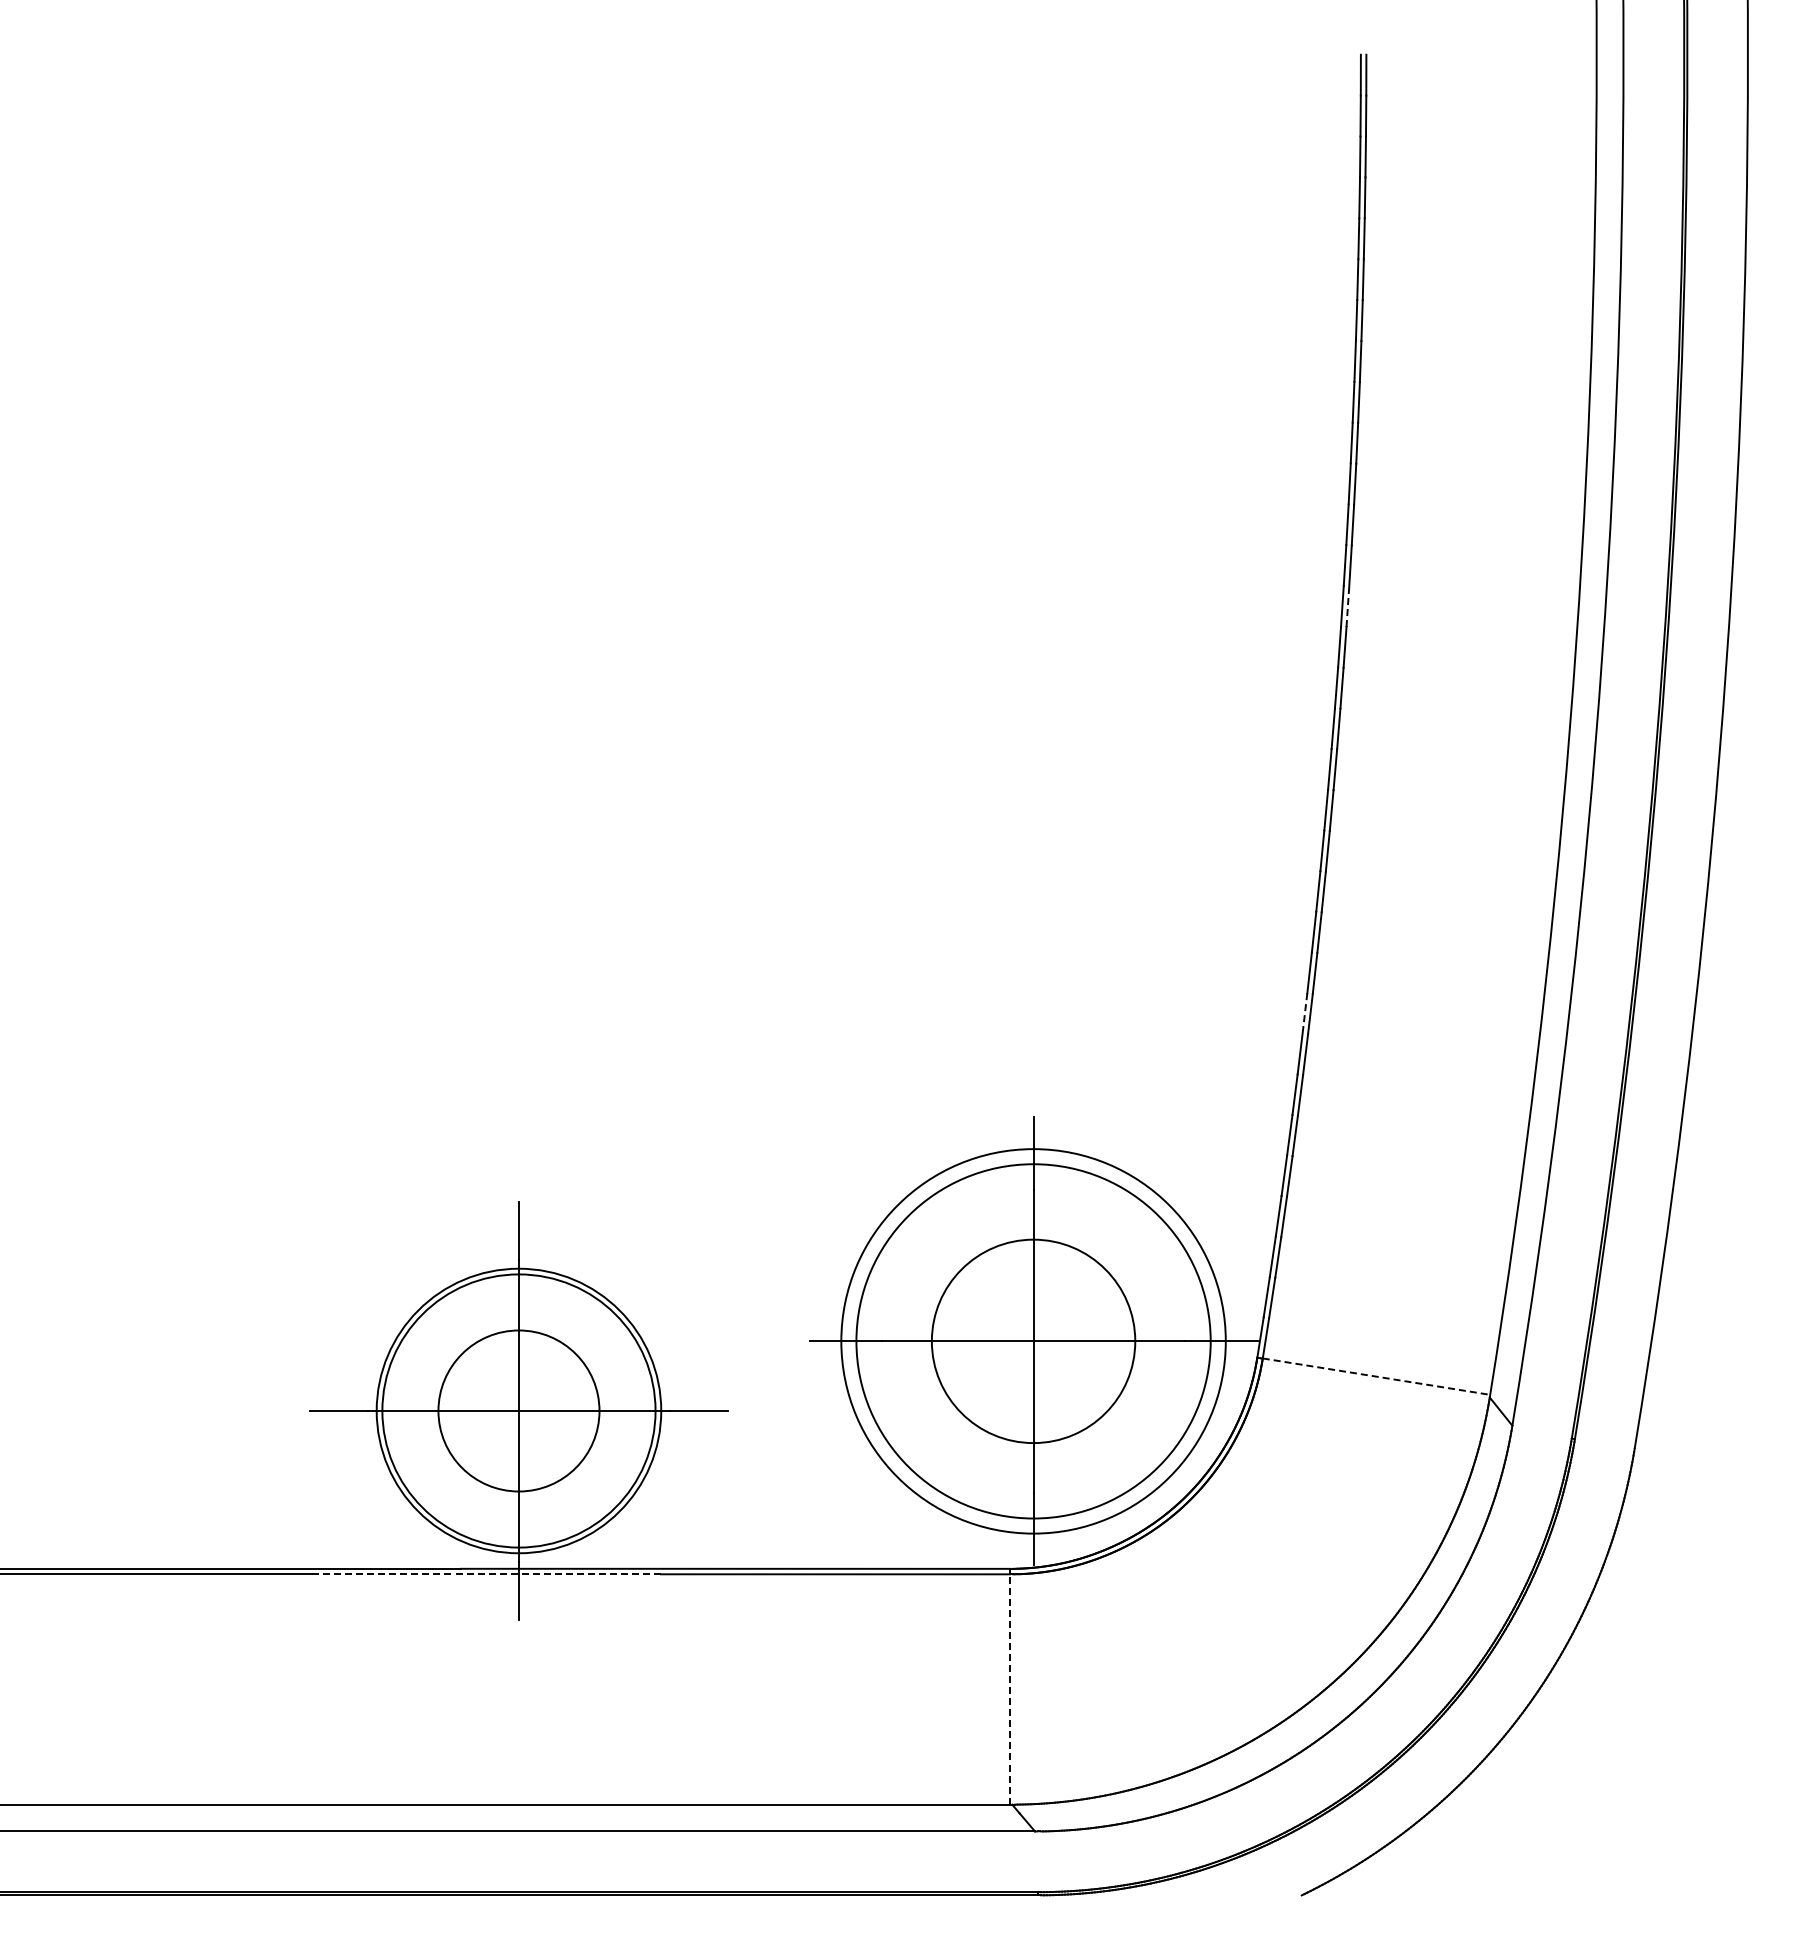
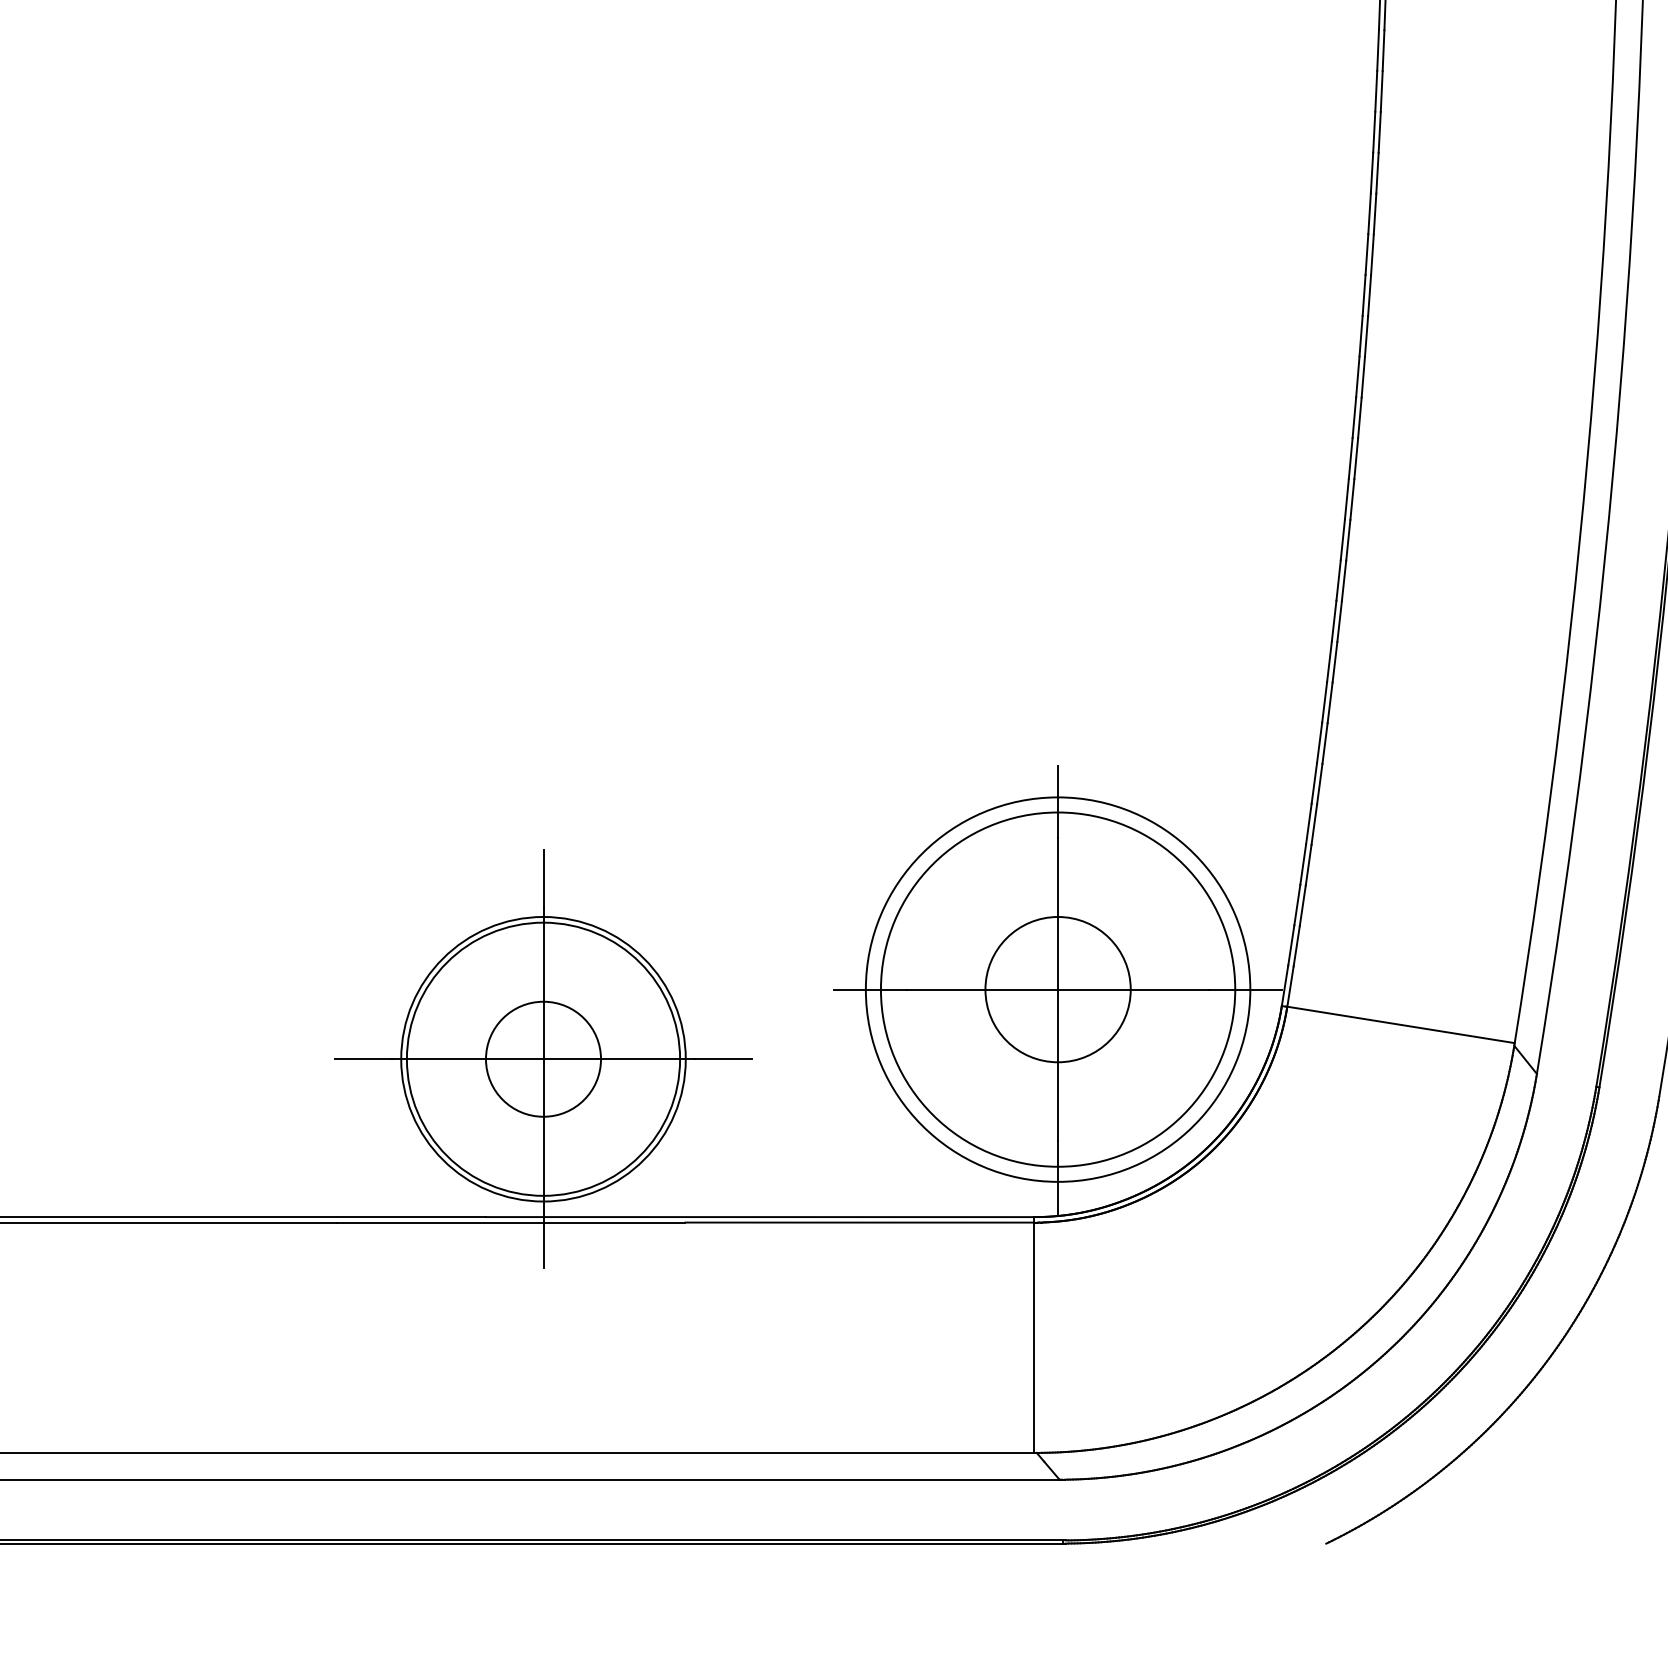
line: (1347, 606) -> (1372, 254), dashed -> solid
line: (1304, 1014) -> (1329, 662), dashed -> solid
circle: (1033, 1341) -> (1058, 989), size x0.71
line: (1376, 1376) -> (1401, 1024), dashed -> solid
circle: (518, 1410) -> (543, 1058), size x0.71
line: (486, 1574) -> (511, 1222), dashed -> solid
line: (1009, 1688) -> (1034, 1336), dashed -> solid

